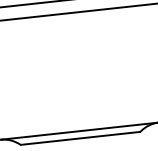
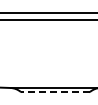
line: (78, 139) -> (54, 92), solid -> dashed

